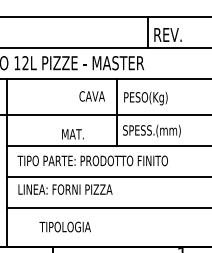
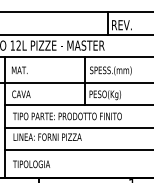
text: (91, 96) -> (20, 94), moved
text: (152, 98) -> (110, 71), PESO(Kg) -> SPESS.(mm)
text: (151, 131) -> (109, 95), SPESS.(mm) -> PESO(Kg)
text: (72, 134) -> (19, 70), moved
text: (64, 226) -> (31, 163), moved

